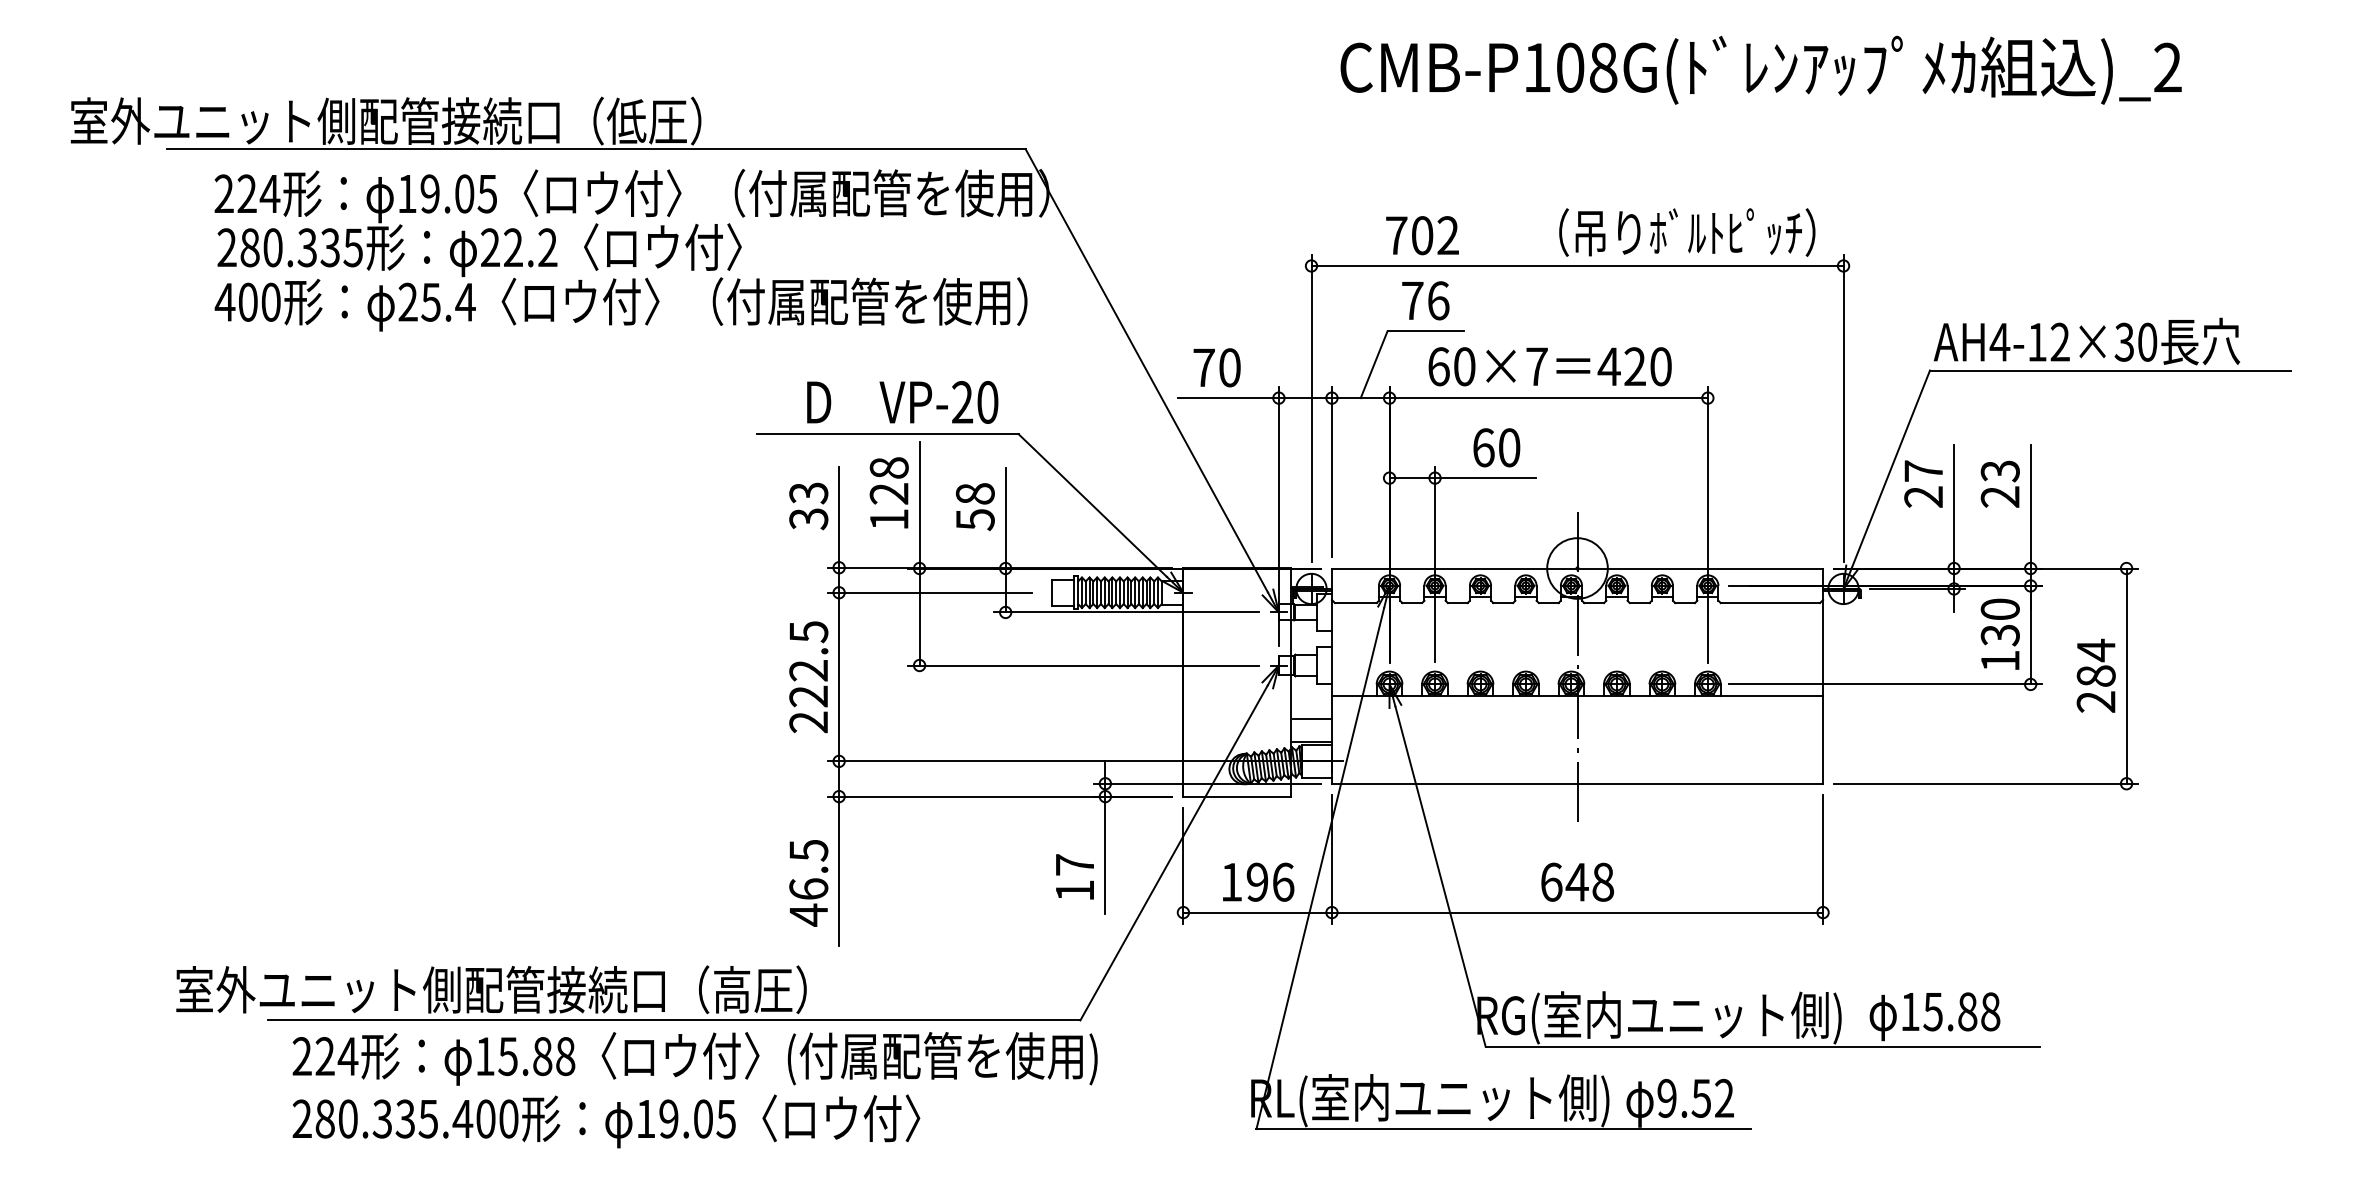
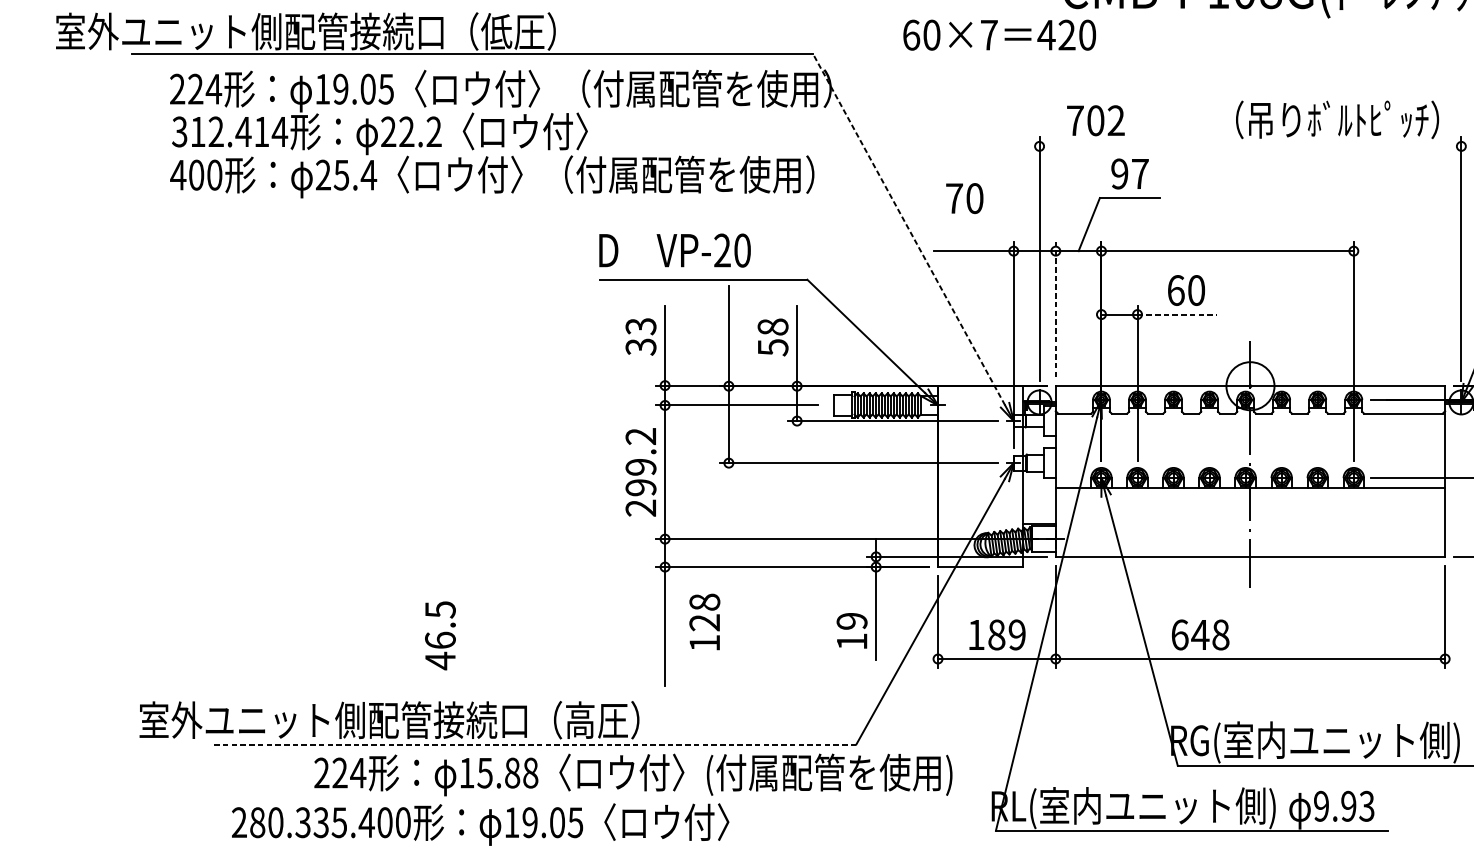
text: (1422, 235) -> (1095, 120), moved
text: (290, 247) -> (230, 131), 280.335 -> 312.414
line: (1577, 266) -> (1250, 146), removed
text: (1425, 300) -> (1129, 173), 76 -> 97
text: (1549, 366) -> (999, 35), moved
text: (1216, 367) -> (964, 198), moved
line: (1146, 370) -> (908, 229), solid -> dashed
text: (902, 402) -> (674, 250), moved
line: (1331, 471) -> (1055, 309), solid -> dashed
line: (1485, 478) -> (1177, 314), solid -> dashed
text: (888, 492) -> (704, 621), moved
text: (808, 664) -> (640, 462), 222.5 -> 299.2
line: (1311, 719) -> (1039, 505), removed
text: (1074, 864) -> (851, 620), 17 -> 19
text: (1270, 881) -> (1007, 634), 196 -> 189
text: (1577, 881) -> (1200, 634), moved
text: (808, 883) -> (440, 635), moved
line: (673, 1020) -> (533, 744), solid -> dashed
text: (694, 1058) -> (632, 774), moved
text: (1712, 1097) -> (1357, 805), 9.52 -> 9.93

